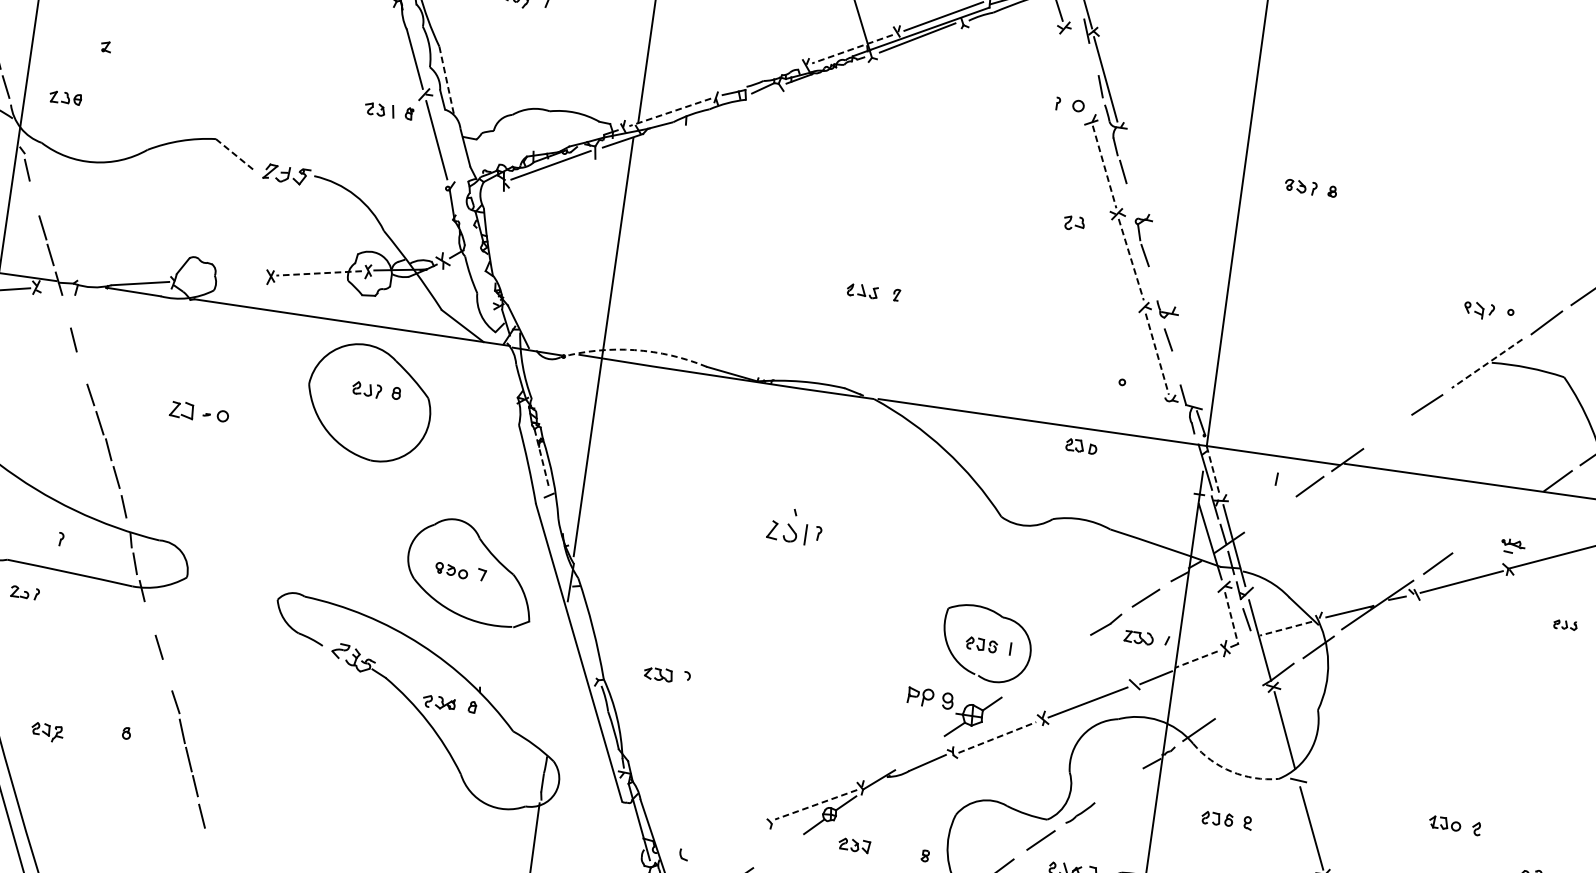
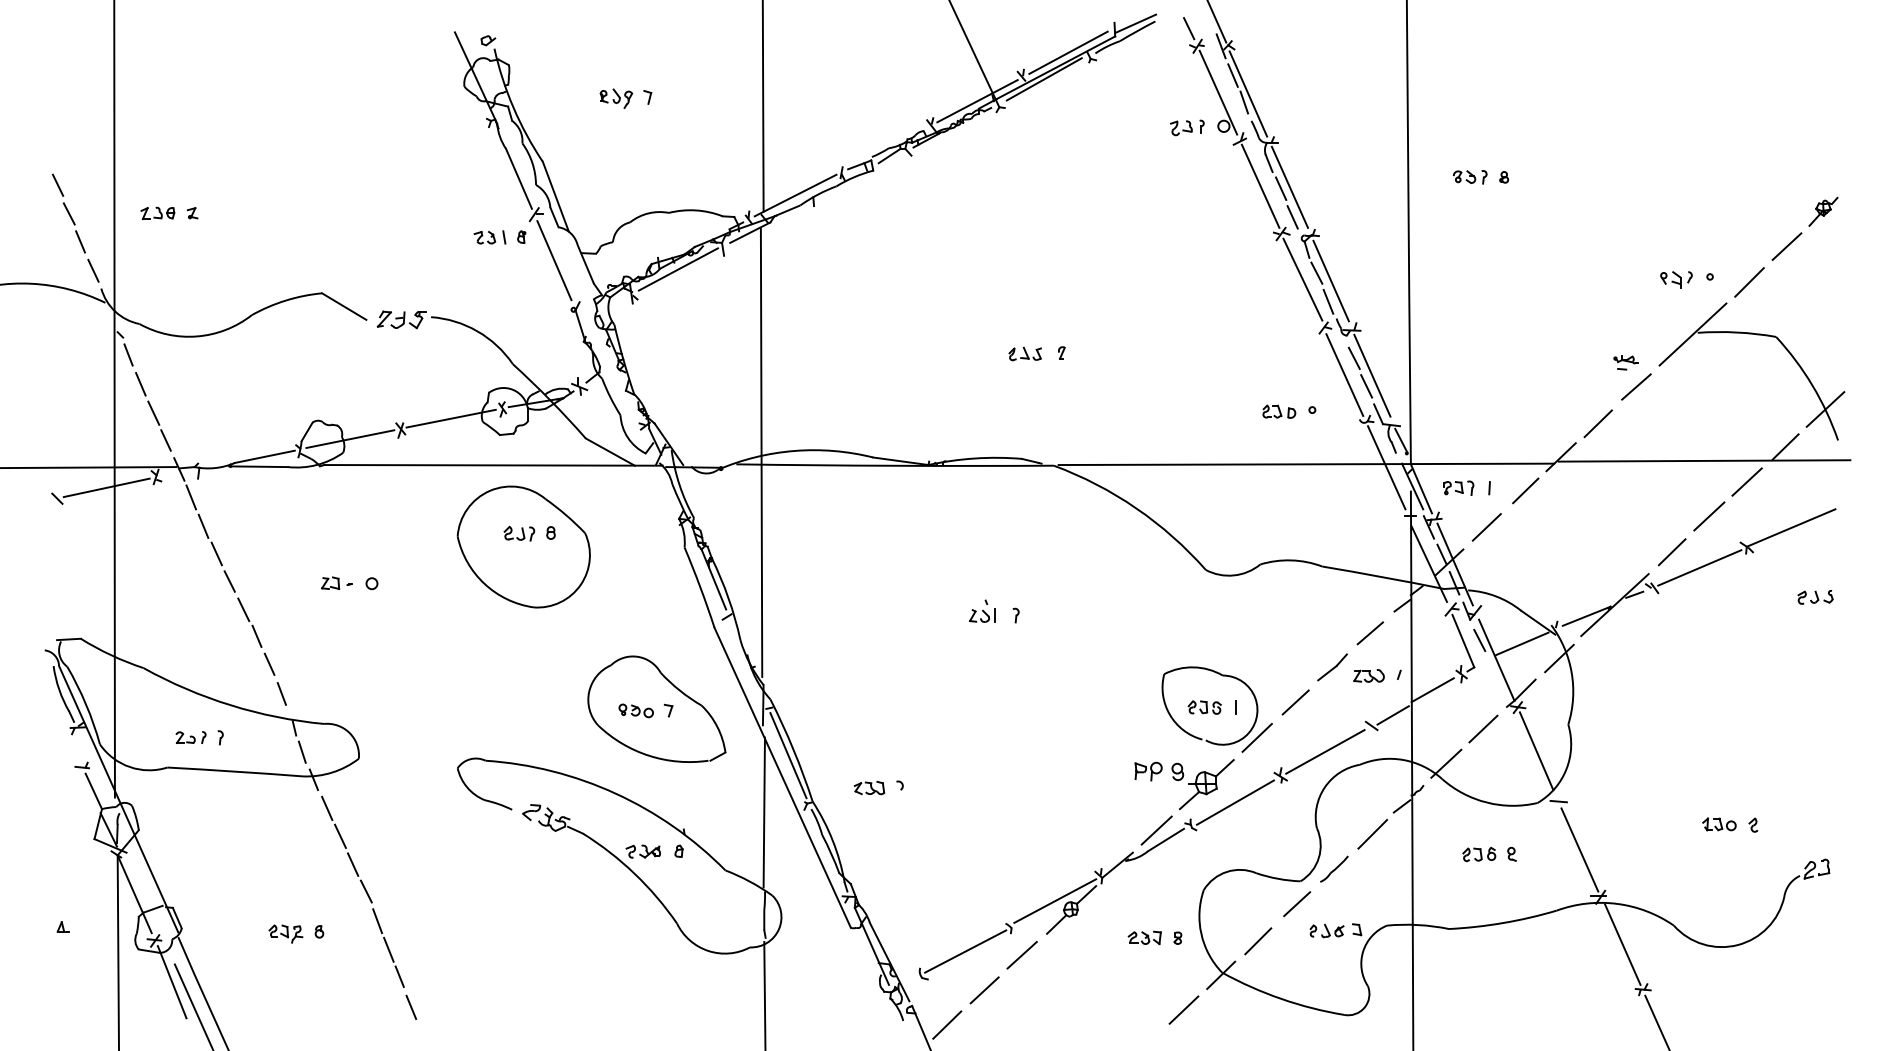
line: (852, 49) -> (977, 101), dashed -> solid
line: (1093, 59) -> (1232, 75), added
line: (1078, 73) -> (1218, 92), added
line: (446, 81) -> (555, 197), dashed -> solid
part: (65, 97) -> (157, 212), moved
line: (670, 112) -> (795, 195), dashed -> solid
line: (235, 154) -> (344, 306), dashed -> solid
line: (1104, 167) -> (1260, 186), dashed -> solid
line: (1131, 171) -> (1289, 186), added
line: (34, 199) -> (140, 384), added
line: (1130, 200) -> (1292, 217), added
part: (1074, 223) -> (1181, 128), moved
line: (1131, 260) -> (1303, 280), dashed -> solid
line: (1156, 264) -> (1330, 280), added
line: (318, 273) -> (450, 418), dashed -> solid
line: (222, 278) -> (350, 438), added
line: (1152, 283) -> (1328, 301), added
line: (66, 311) -> (191, 497), added
arc: (634, 349) -> (794, 450), dashed -> solid
line: (1156, 354) -> (1344, 375), dashed -> solid
line: (1183, 358) -> (1372, 375), added
line: (1486, 363) -> (1692, 334), dashed -> solid
line: (82, 367) -> (216, 553), added
line: (1175, 367) -> (1366, 386), added
part: (190, 410) -> (336, 582), size x0.71
line: (1386, 433) -> (1597, 423), added
line: (1183, 445) -> (1386, 467), added
part: (1081, 446) -> (1279, 411), moved
line: (542, 458) -> (714, 579), dashed -> solid
line: (1213, 470) -> (1421, 488), dashed -> solid
part: (1247, 474) -> (1458, 487), added
line: (1516, 507) -> (1746, 481), added
line: (1268, 515) -> (1486, 527), added
part: (787, 524) -> (982, 610), size x0.62
line: (1477, 535) -> (1709, 516), added
part: (1512, 546) -> (1625, 362), moved
part: (24, 592) -> (190, 737), moved
line: (1231, 618) -> (1463, 641), dashed -> solid
line: (150, 619) -> (327, 808), added
part: (1565, 625) -> (1815, 597), size x1.43
line: (1286, 628) -> (1522, 643), dashed -> solid
line: (587, 632) -> (788, 755), added
line: (1066, 652) -> (1295, 702), added
line: (1196, 659) -> (1432, 690), dashed -> solid
line: (166, 675) -> (352, 864), added
line: (1025, 679) -> (1256, 737), added
line: (556, 682) -> (763, 812), added
line: (1238, 702) -> (1483, 728), added
part: (47, 731) -> (285, 933), moved
line: (997, 737) -> (1235, 802), dashed -> solid
line: (920, 752) -> (1156, 830), added
arc: (1232, 771) -> (1487, 802), dashed -> solid
line: (1120, 785) -> (1372, 834), added
line: (815, 805) -> (1054, 901), dashed -> solid
line: (725, 839) -> (965, 951), added
part: (854, 844) -> (1144, 937), moved
line: (777, 849) -> (1021, 954), added

